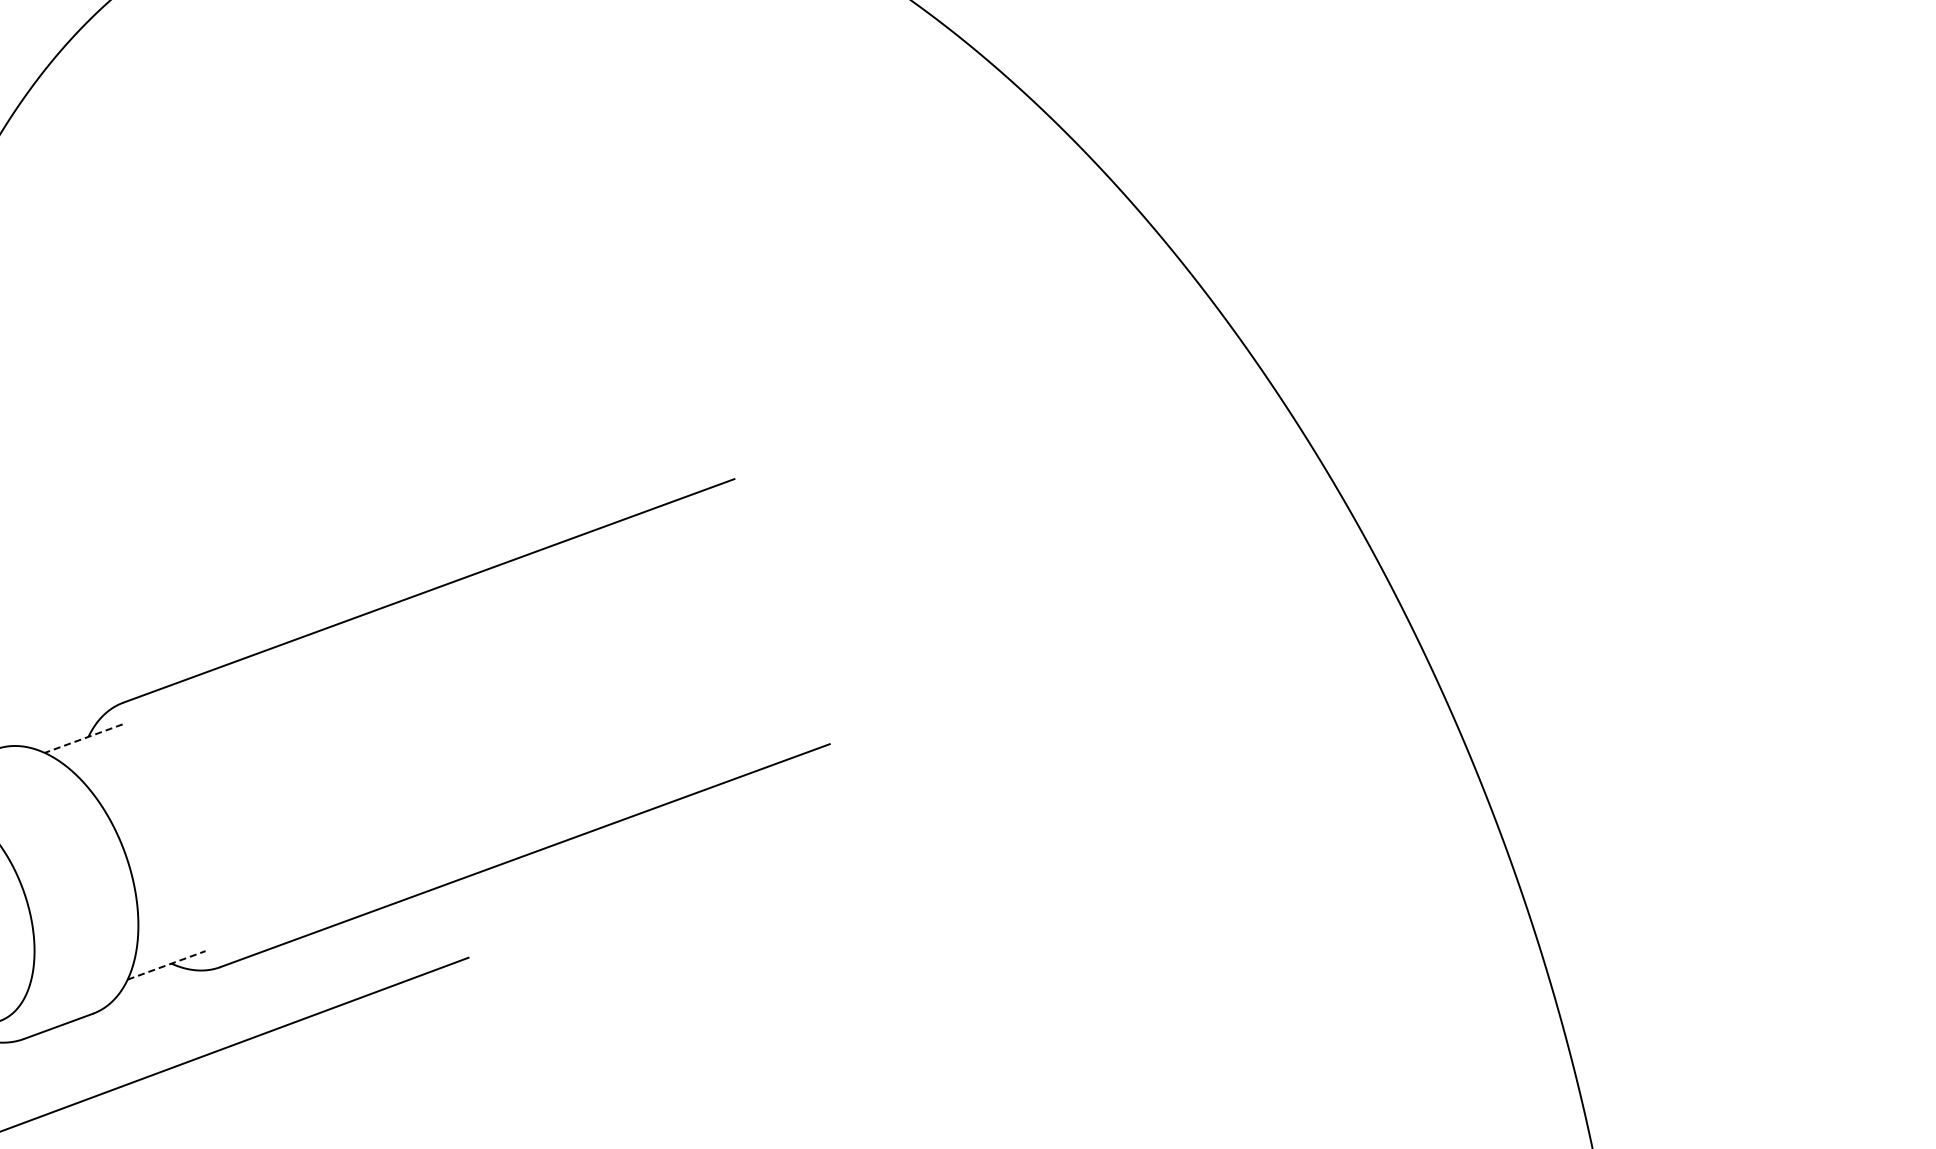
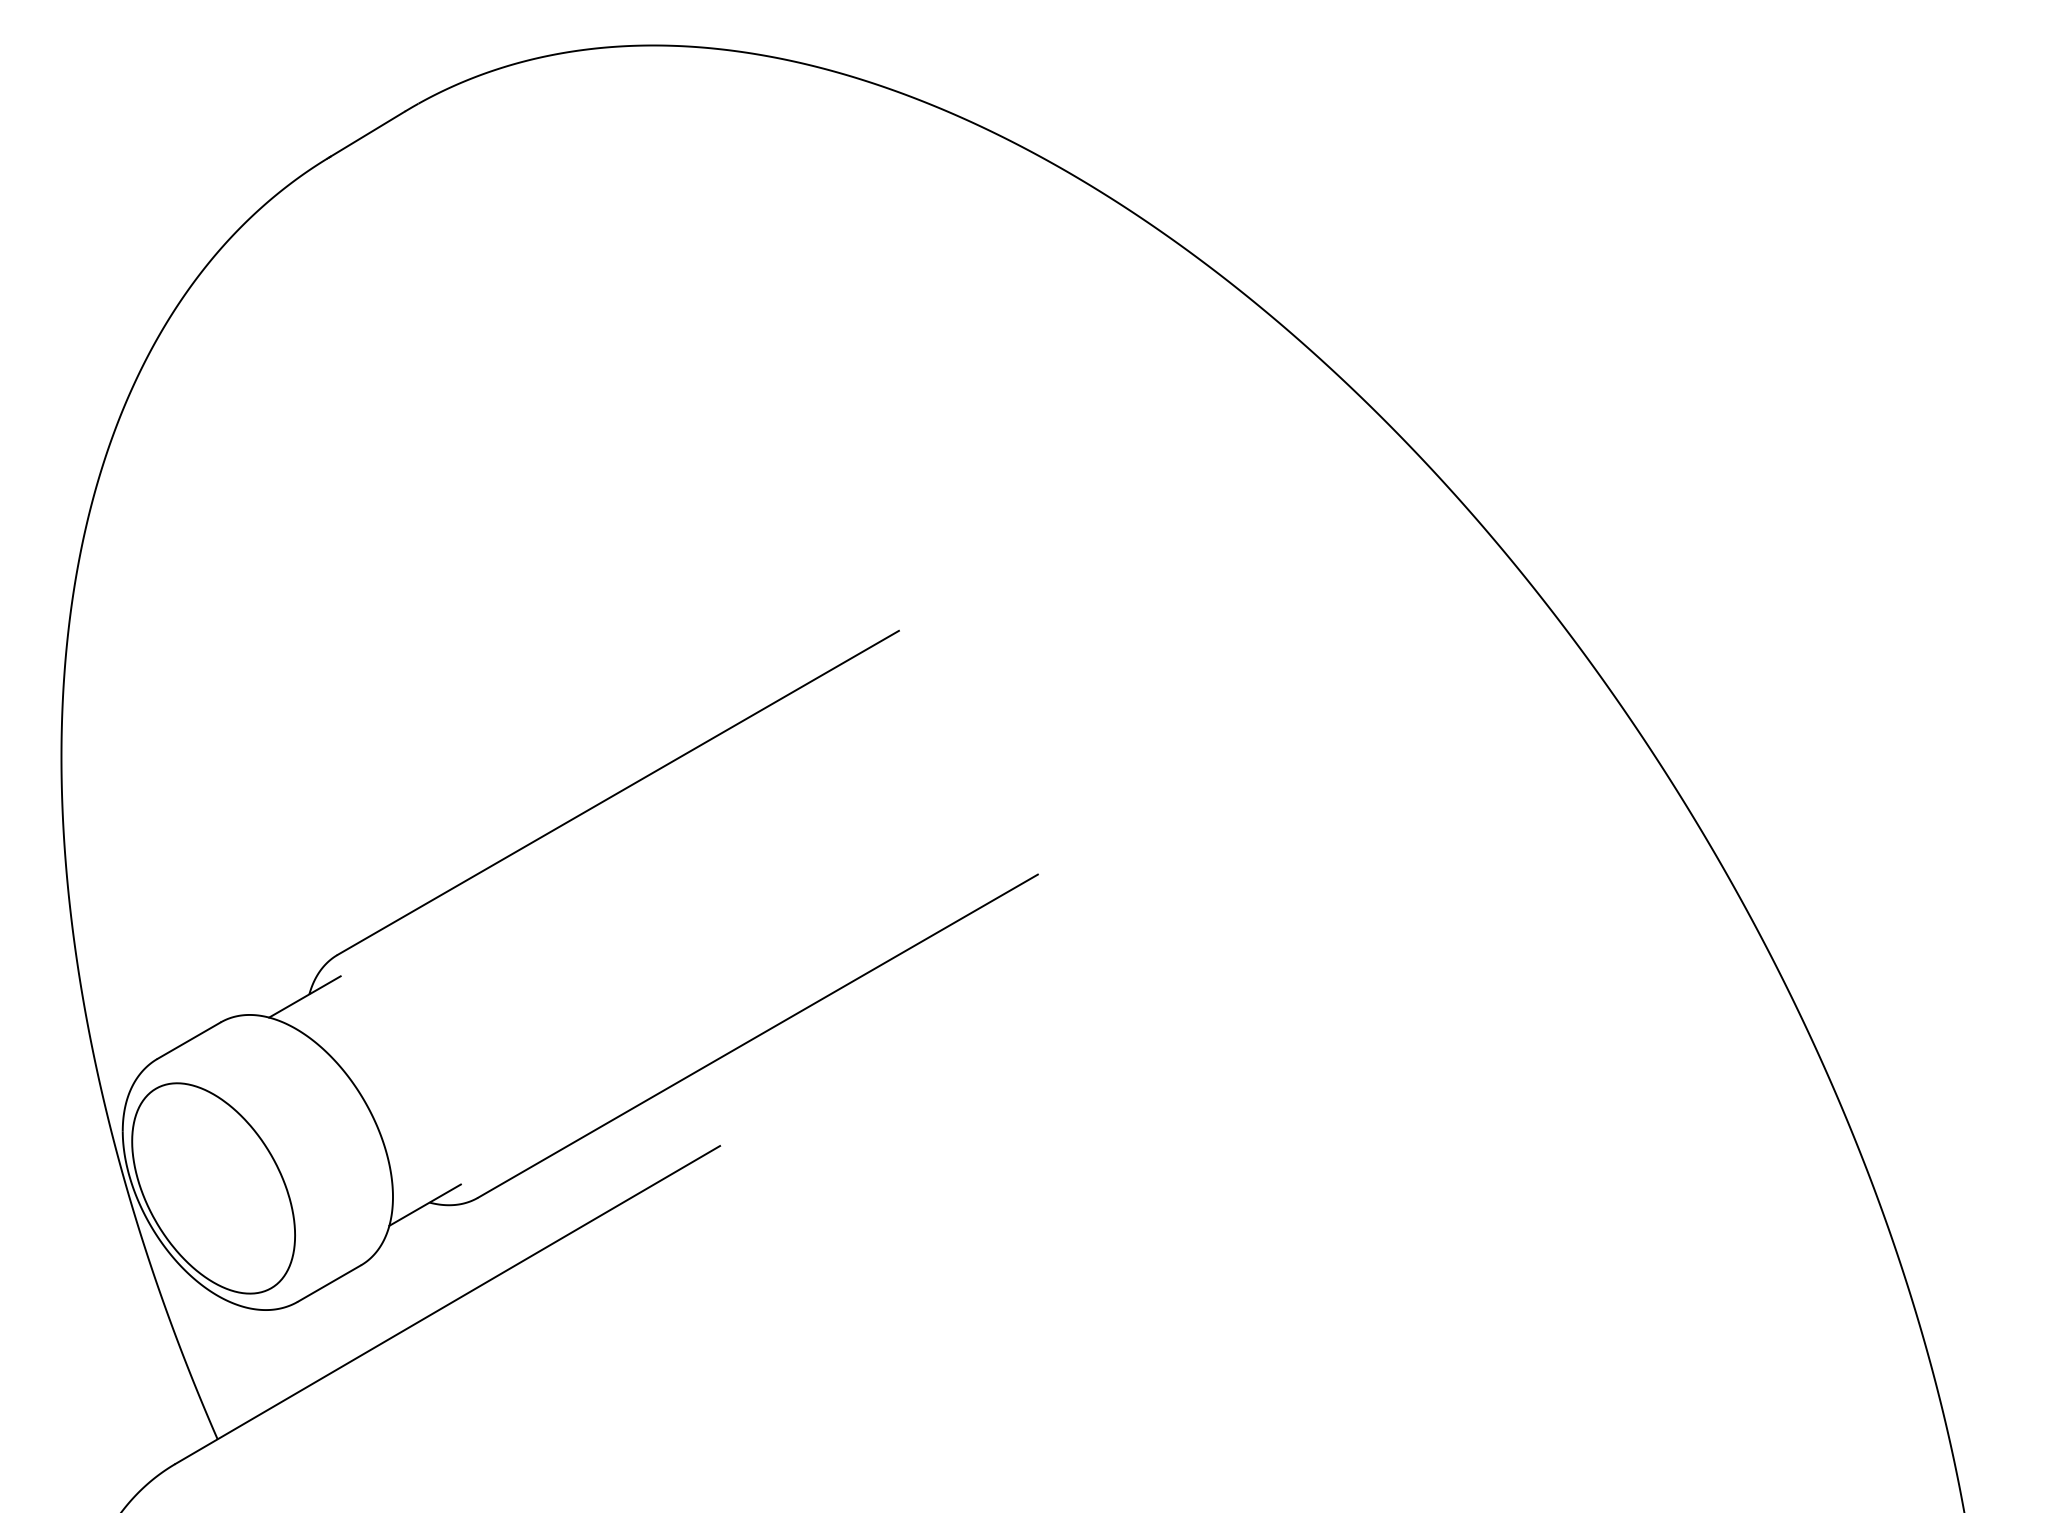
line: (83, 739) -> (304, 997), dashed -> solid
line: (167, 964) -> (425, 1204), dashed -> solid

